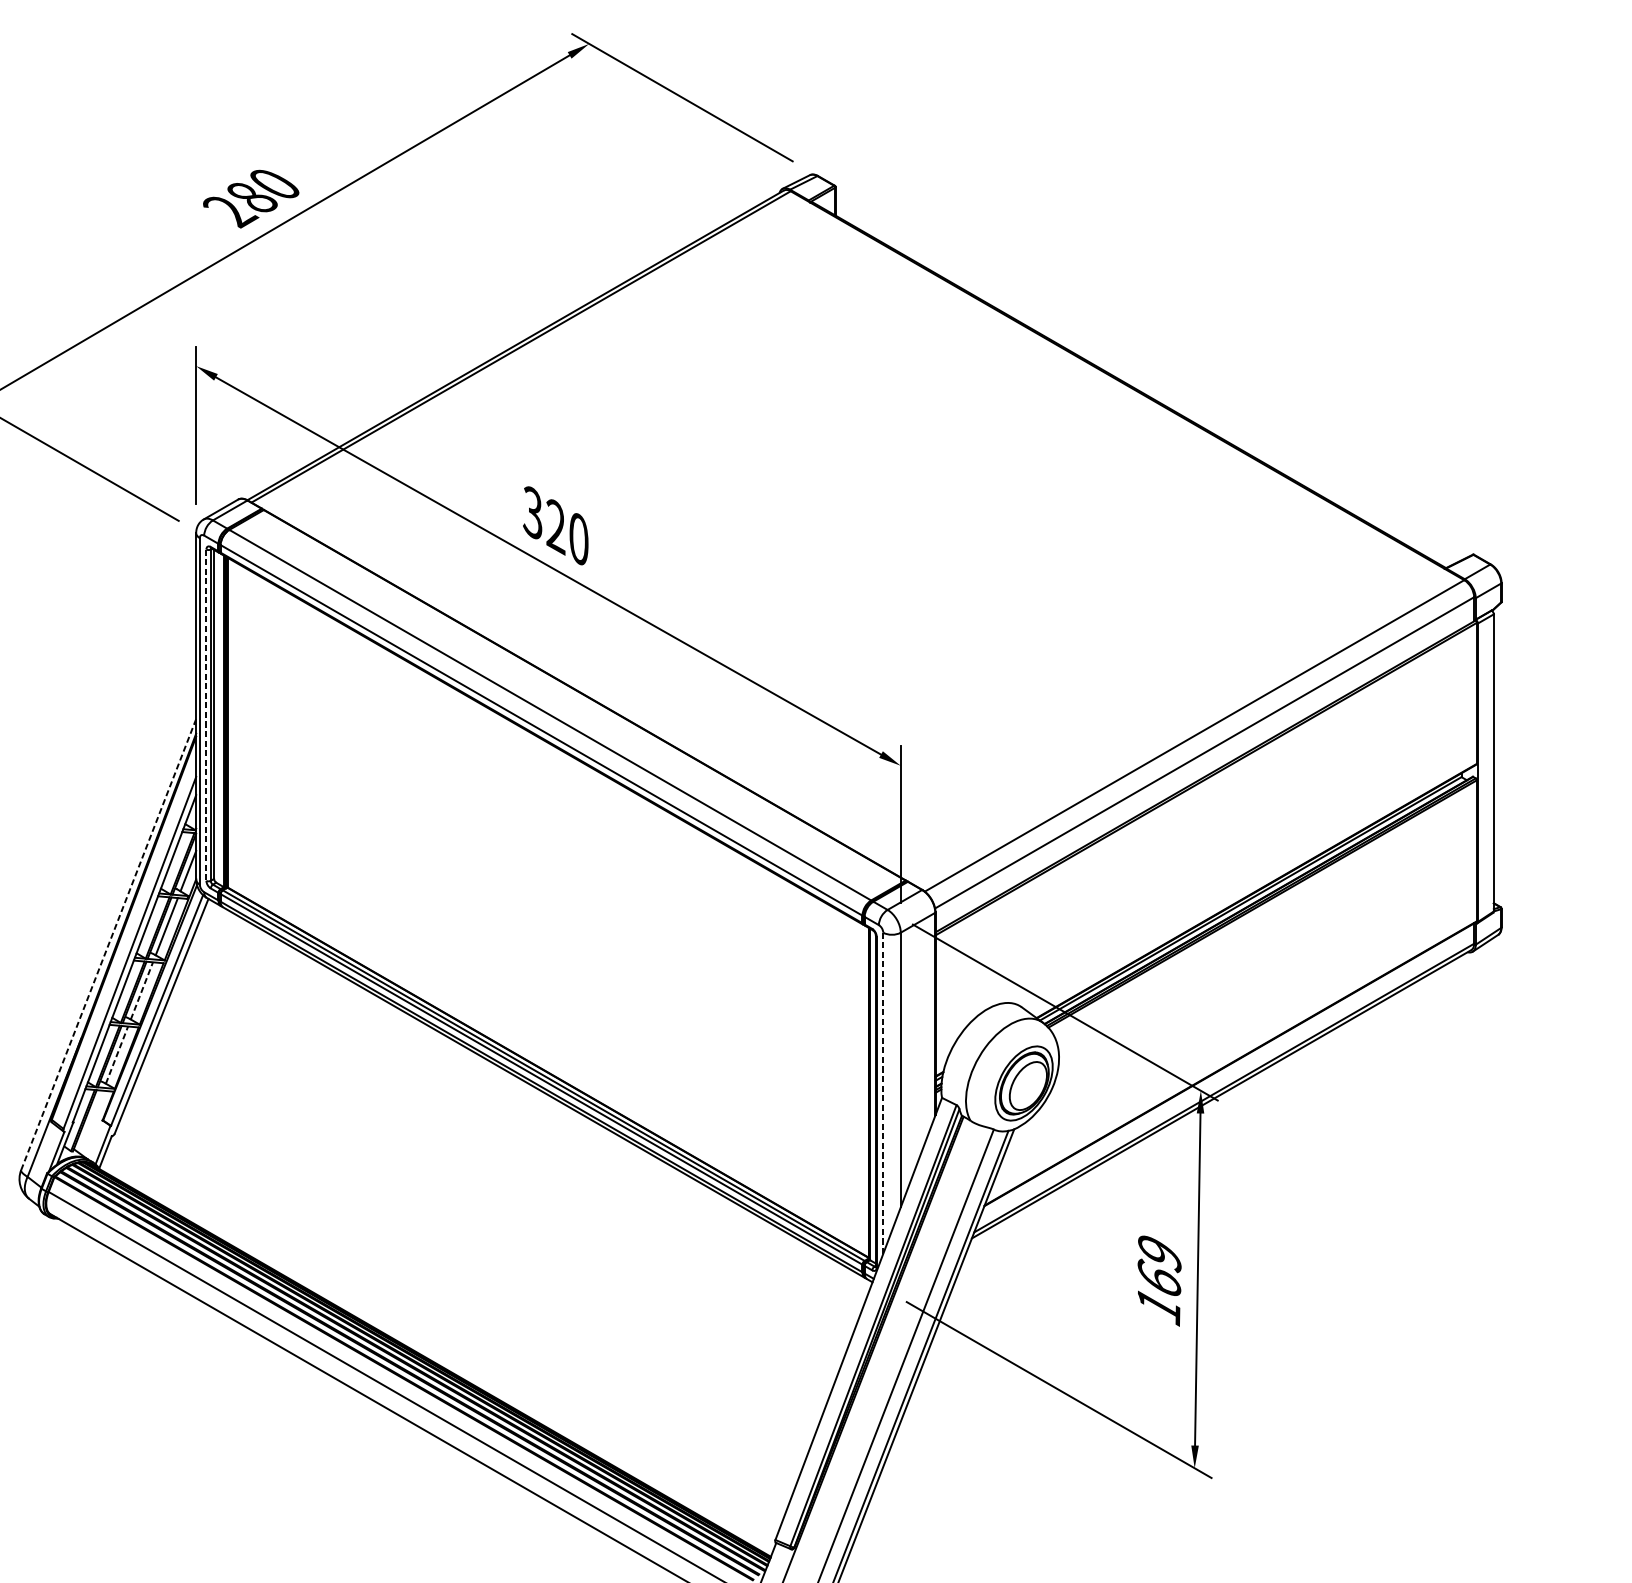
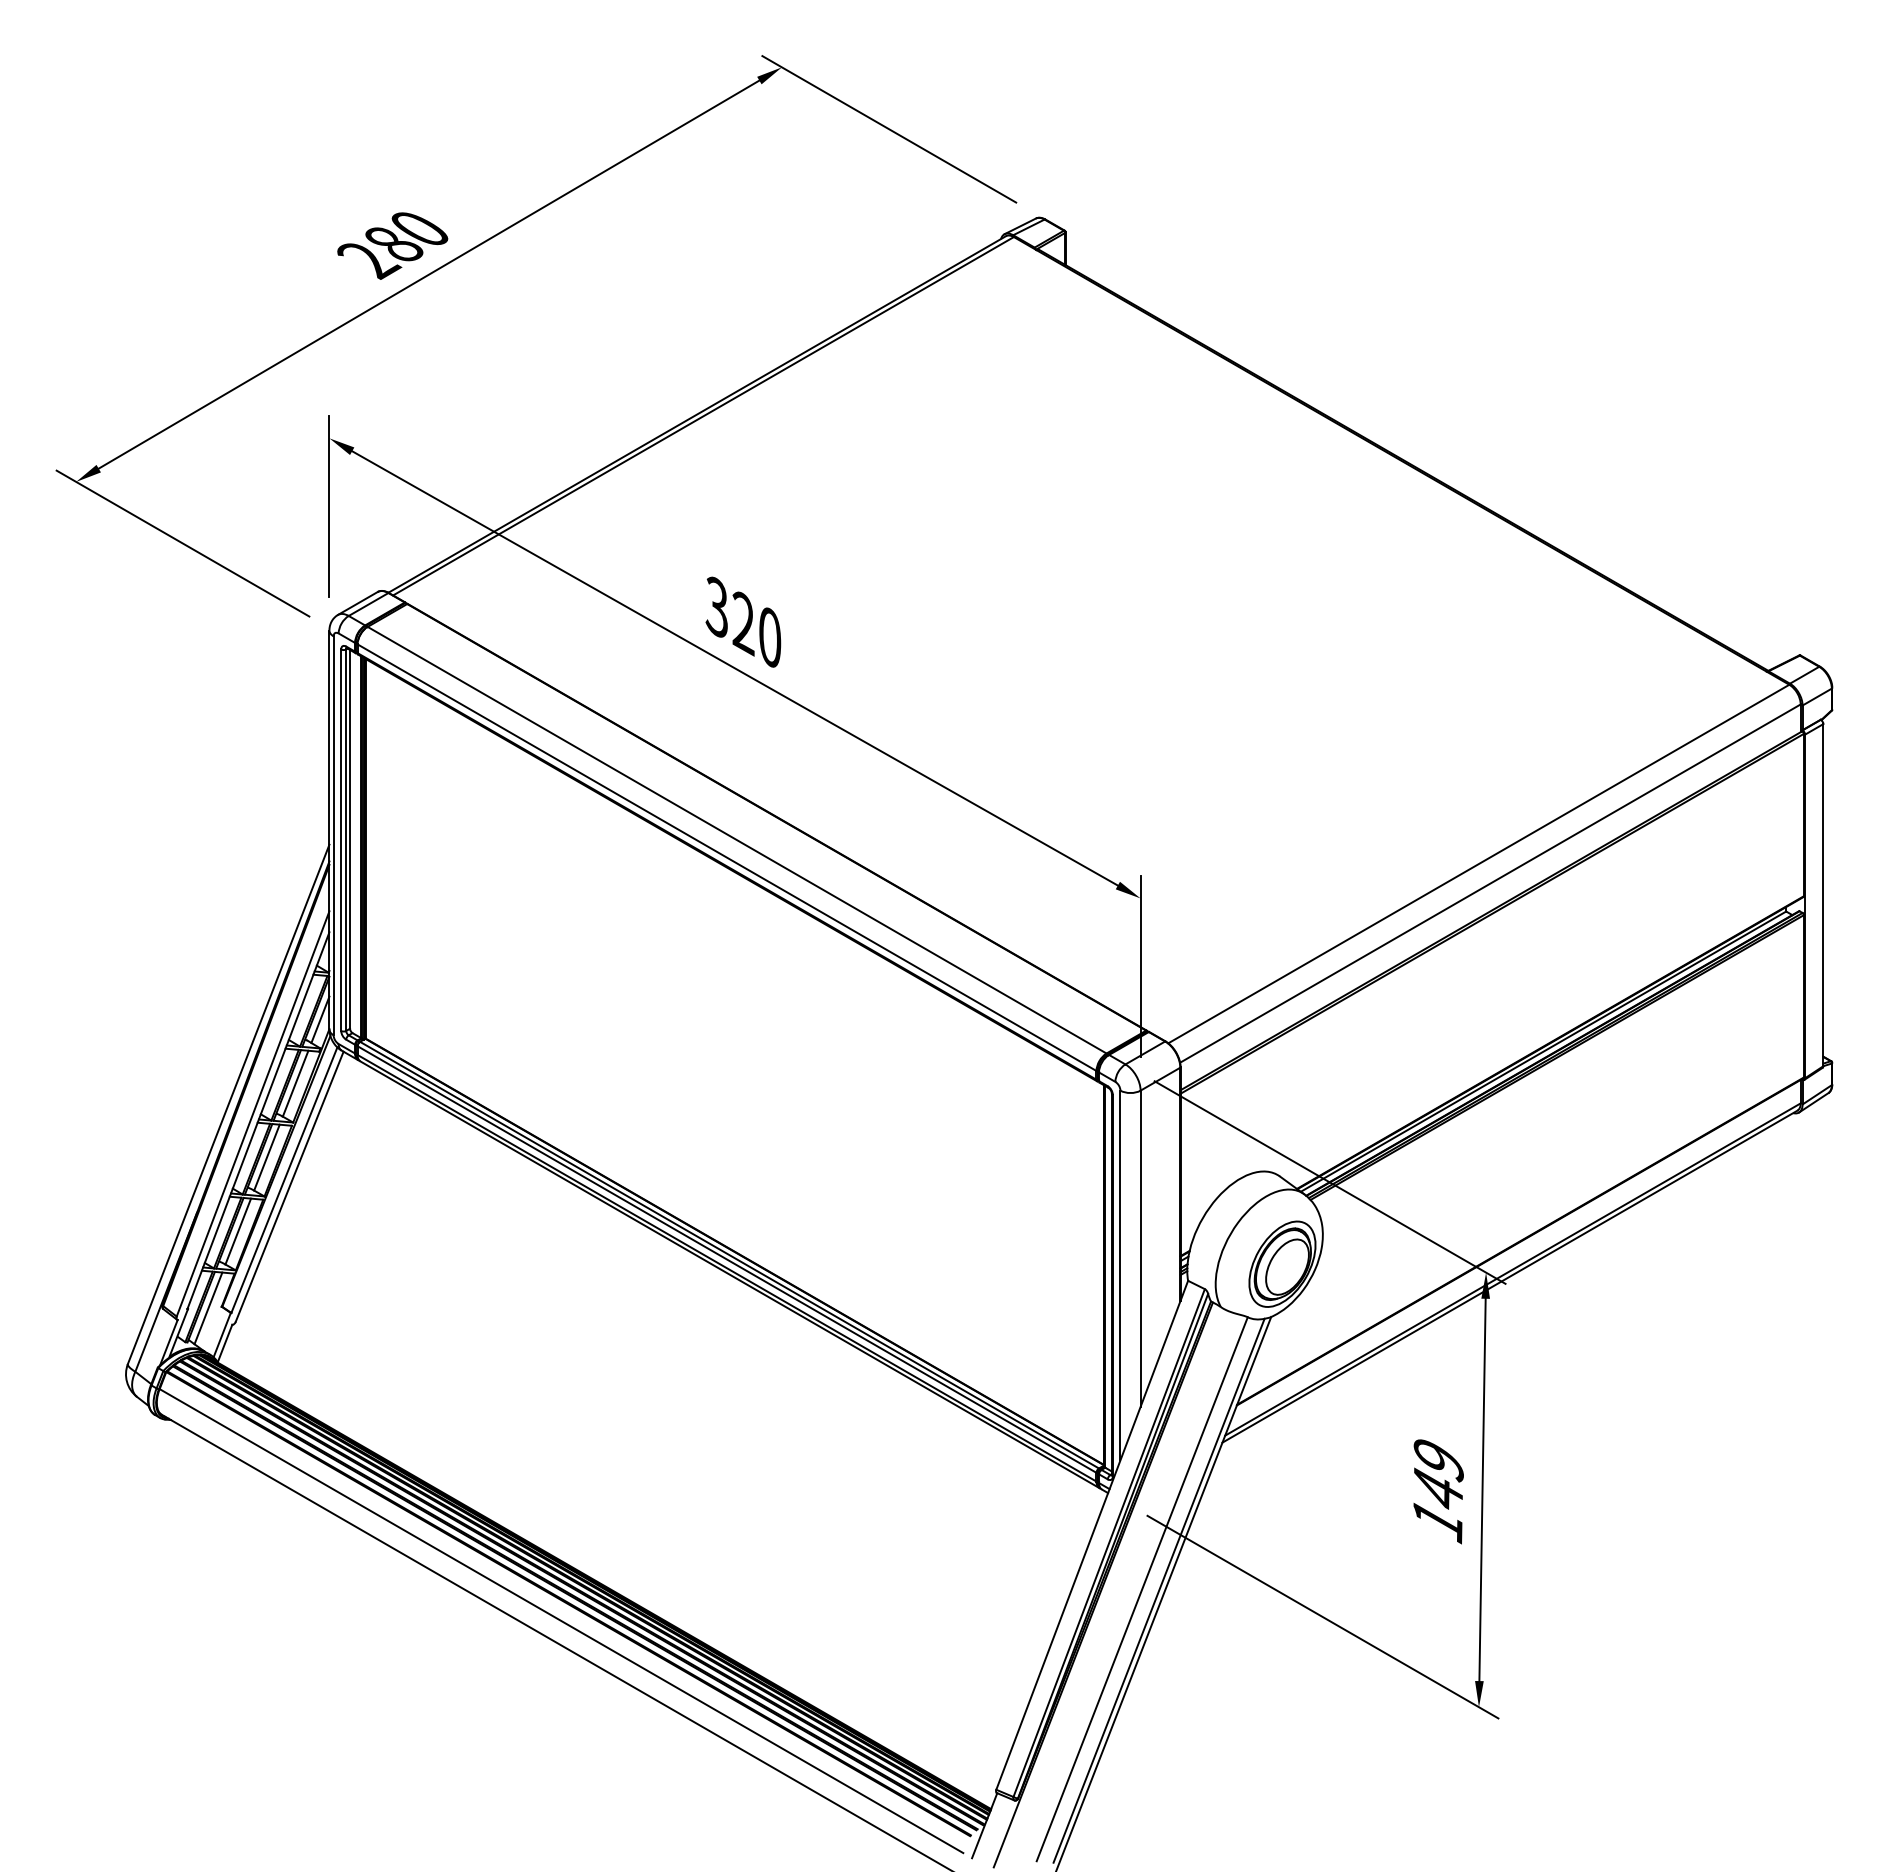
line: (206, 715) -> (341, 840), dashed -> solid
line: (108, 944) -> (228, 1104), dashed -> solid
line: (142, 990) -> (267, 1157), dashed -> solid
line: (117, 1055) -> (238, 1231), dashed -> solid
line: (883, 1093) -> (1120, 1275), dashed -> solid
line: (91, 1121) -> (208, 1308), added
text: (1159, 1277) -> (1438, 1487), 169 -> 149

